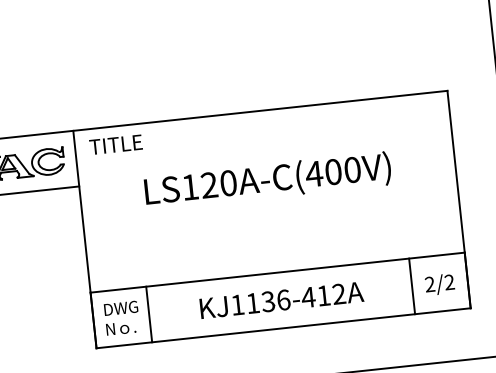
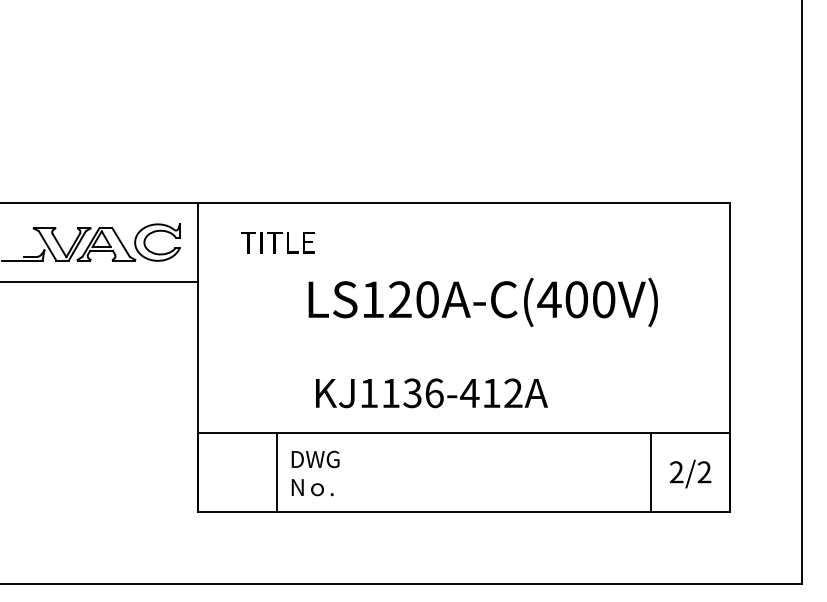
text: (115, 144) -> (277, 242), moved
text: (267, 181) -> (482, 302), moved
part: (281, 300) -> (431, 393), moved
text: (122, 318) -> (315, 473), moved

